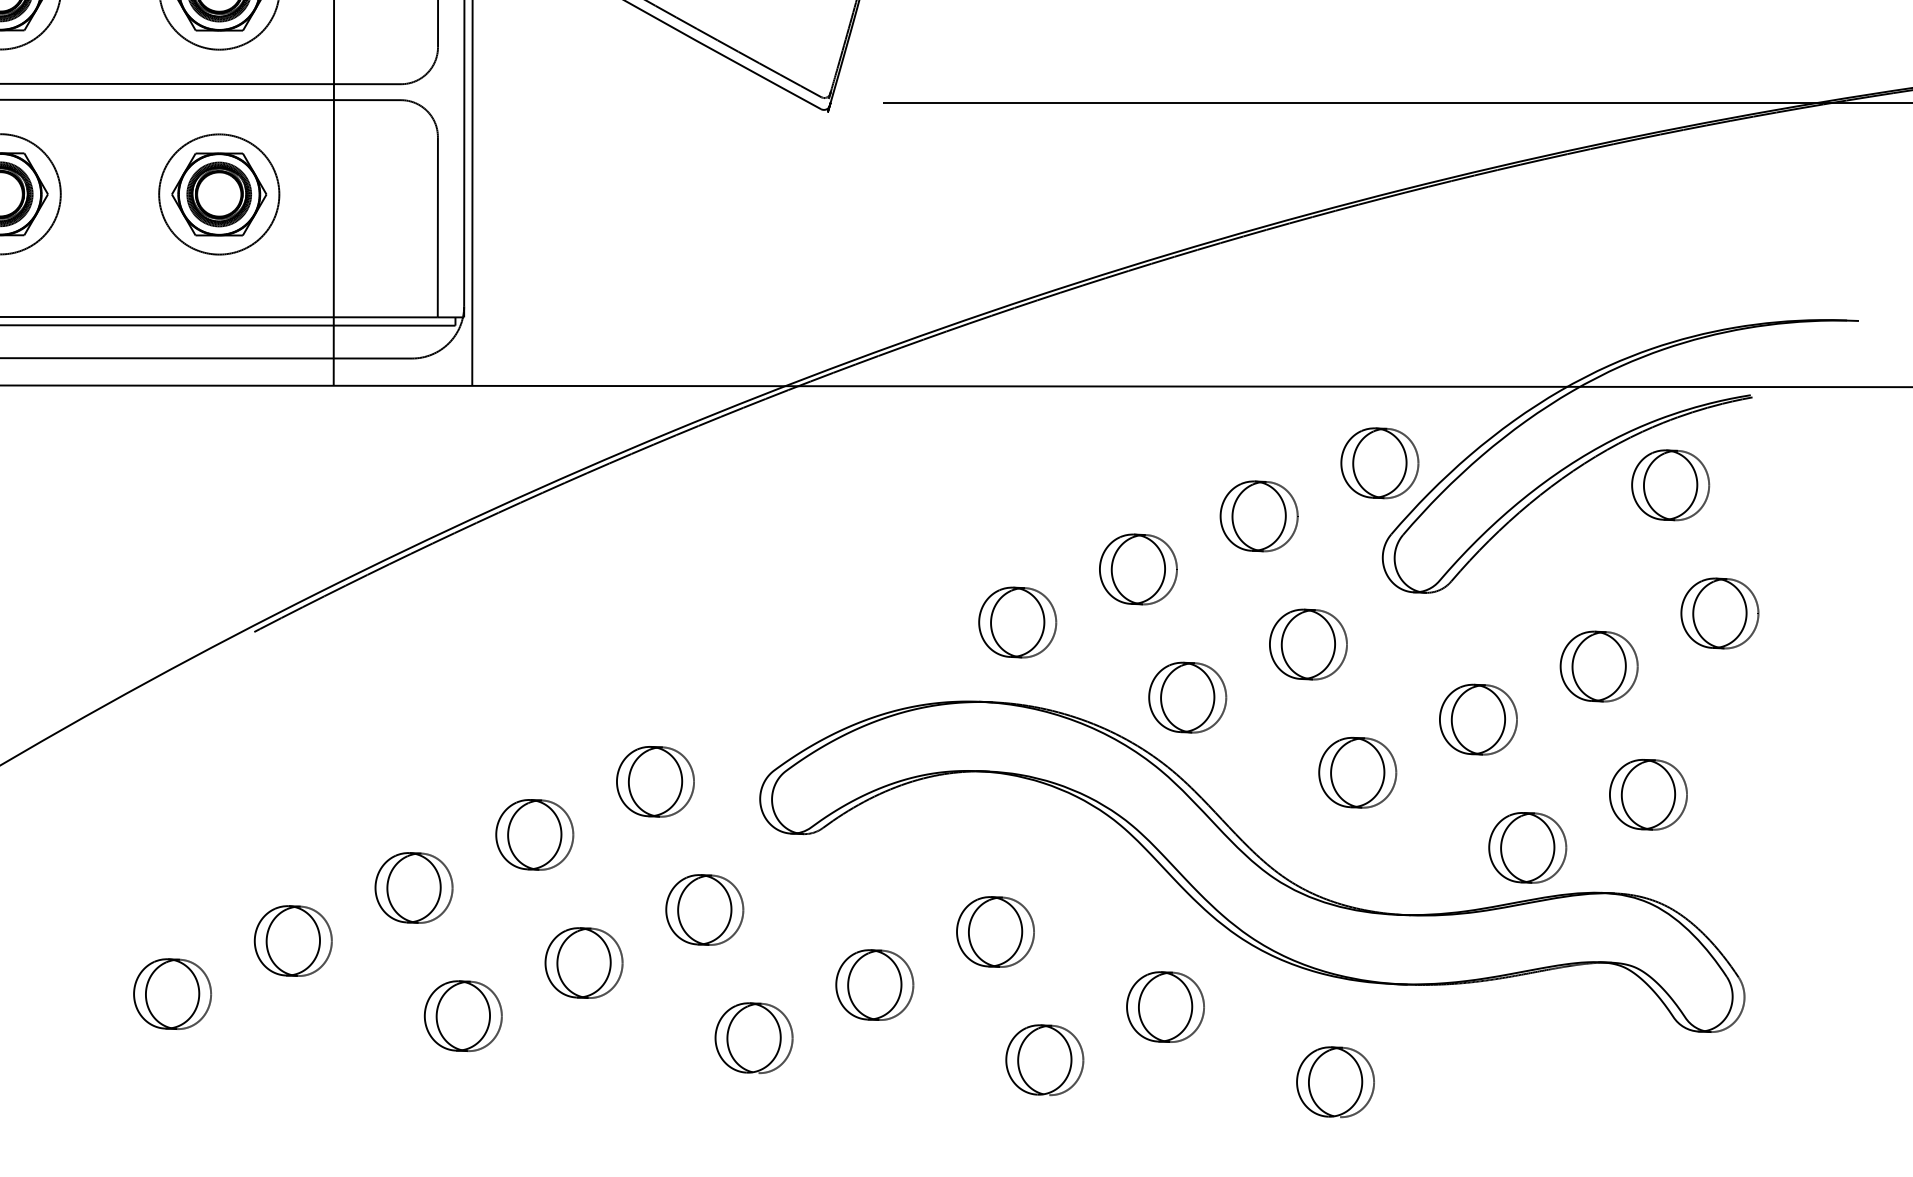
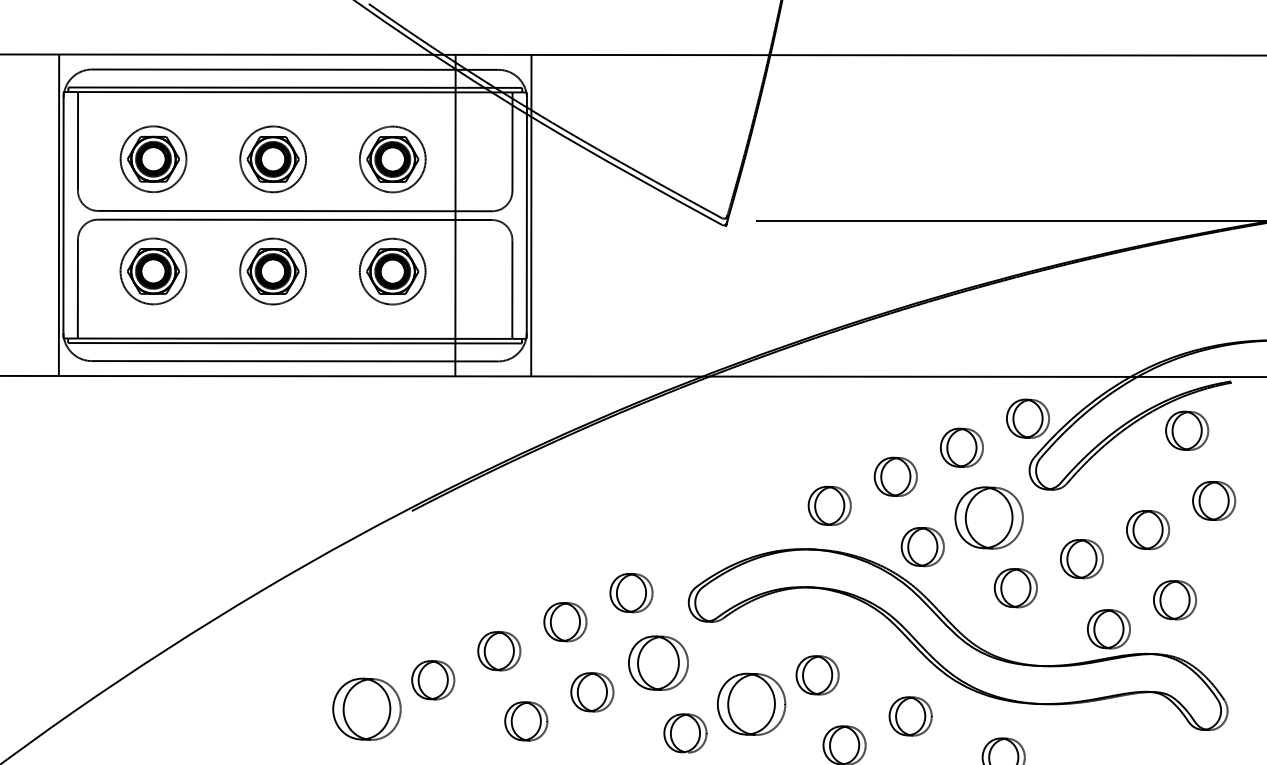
part: (1307, 643) -> (988, 517), size x1.6
part: (704, 910) -> (658, 663), size x1.4
part: (874, 985) -> (751, 704), size x1.6
part: (173, 994) -> (367, 709), size x1.6

